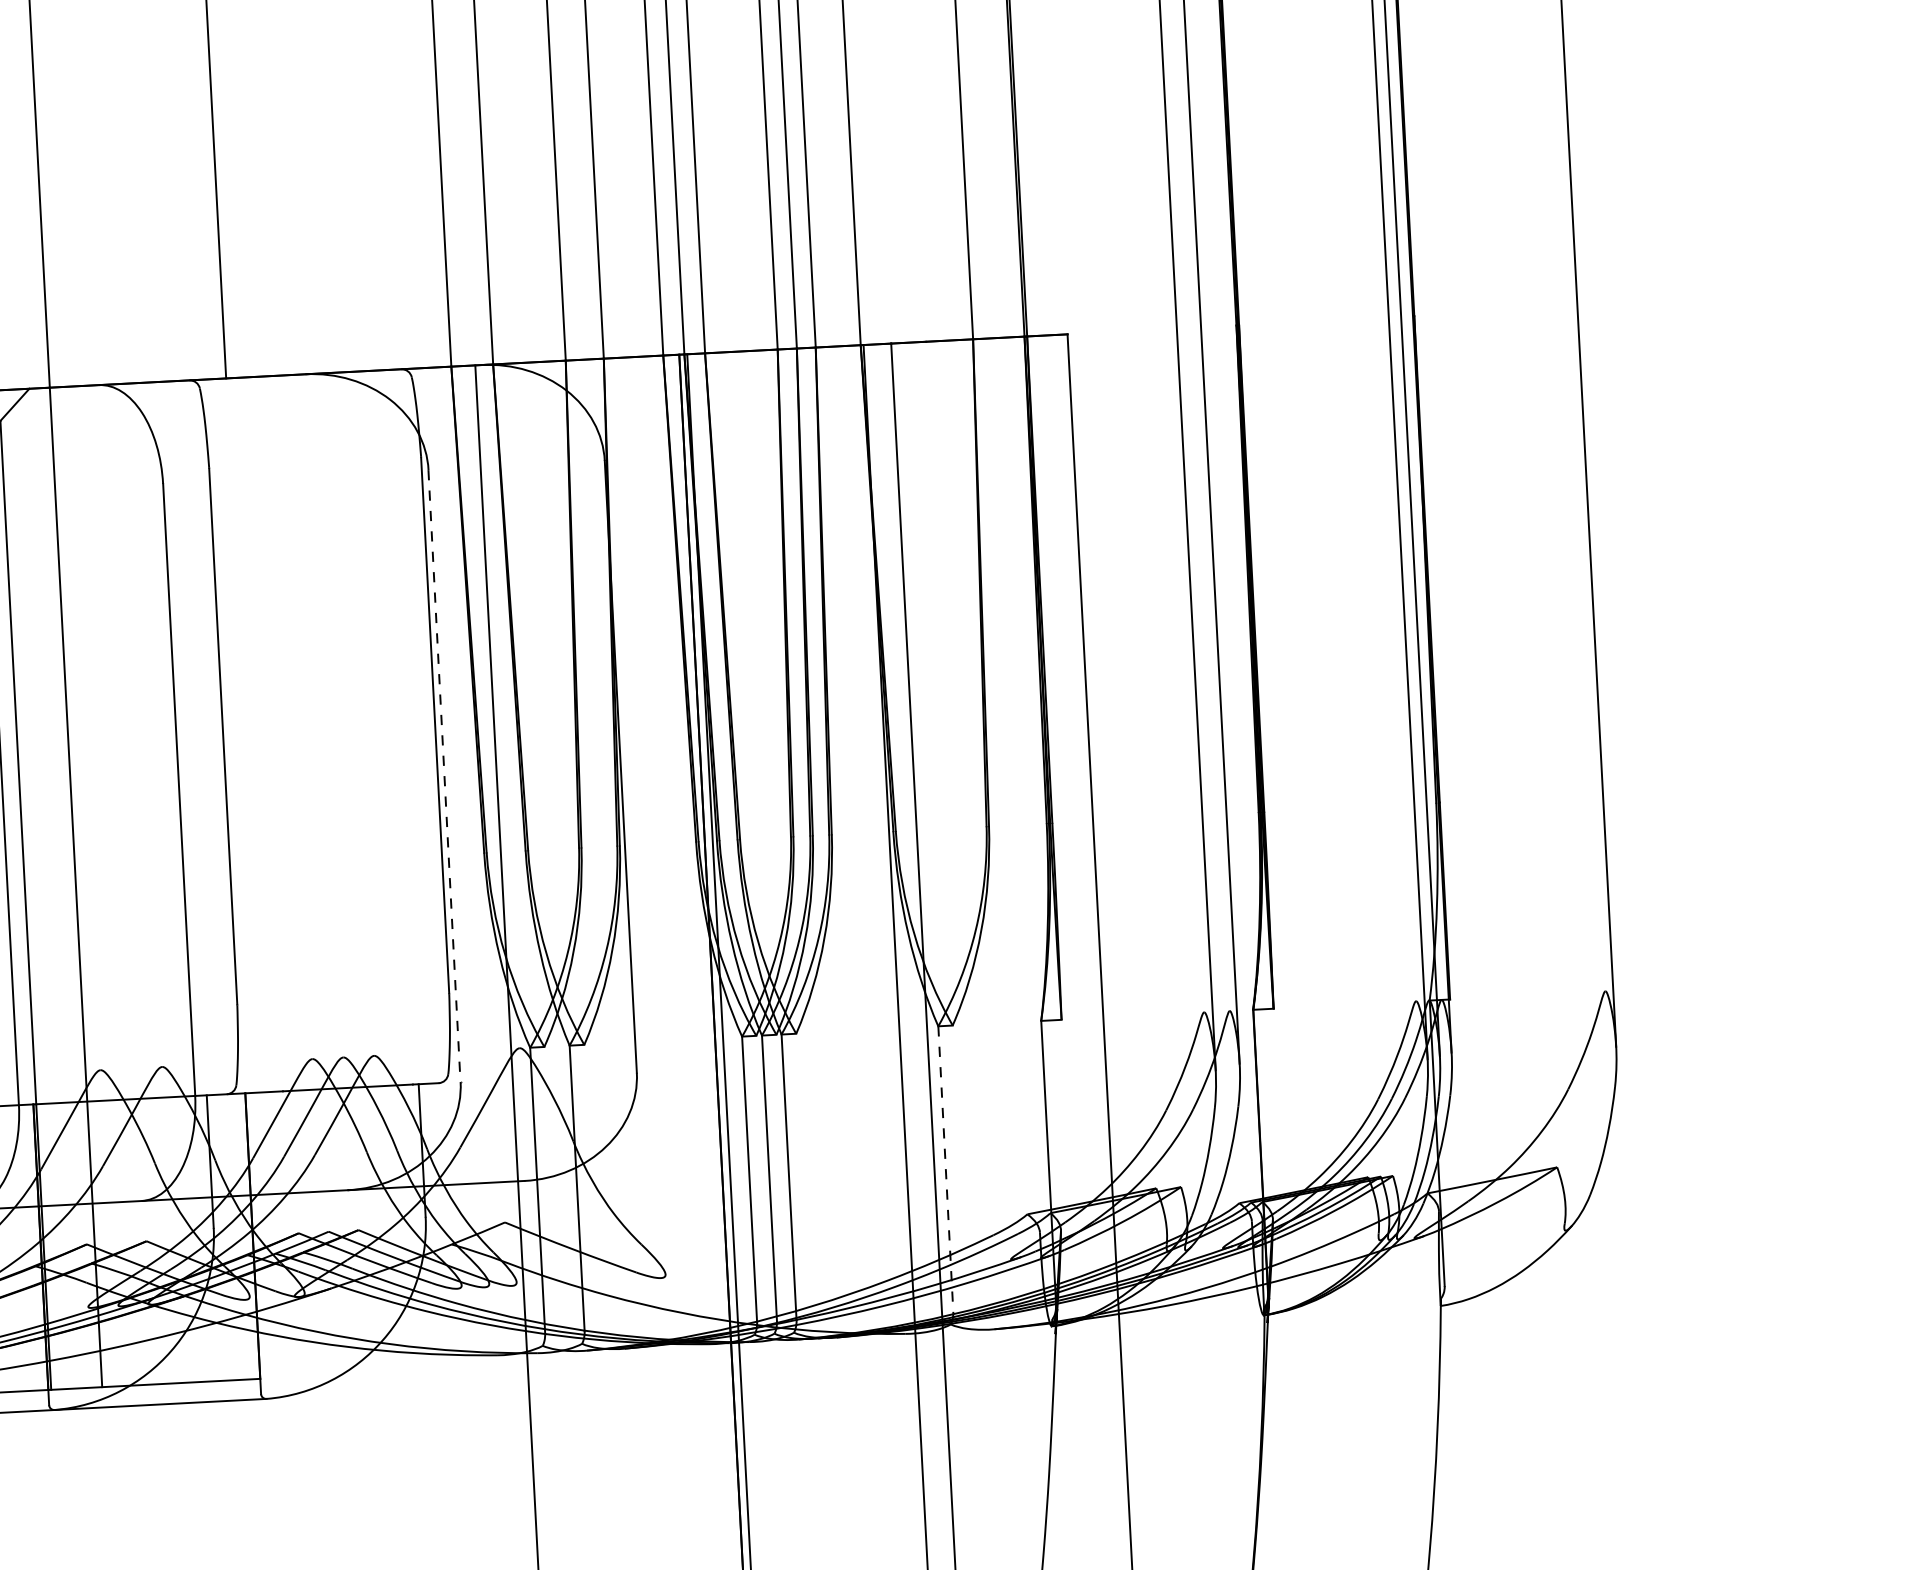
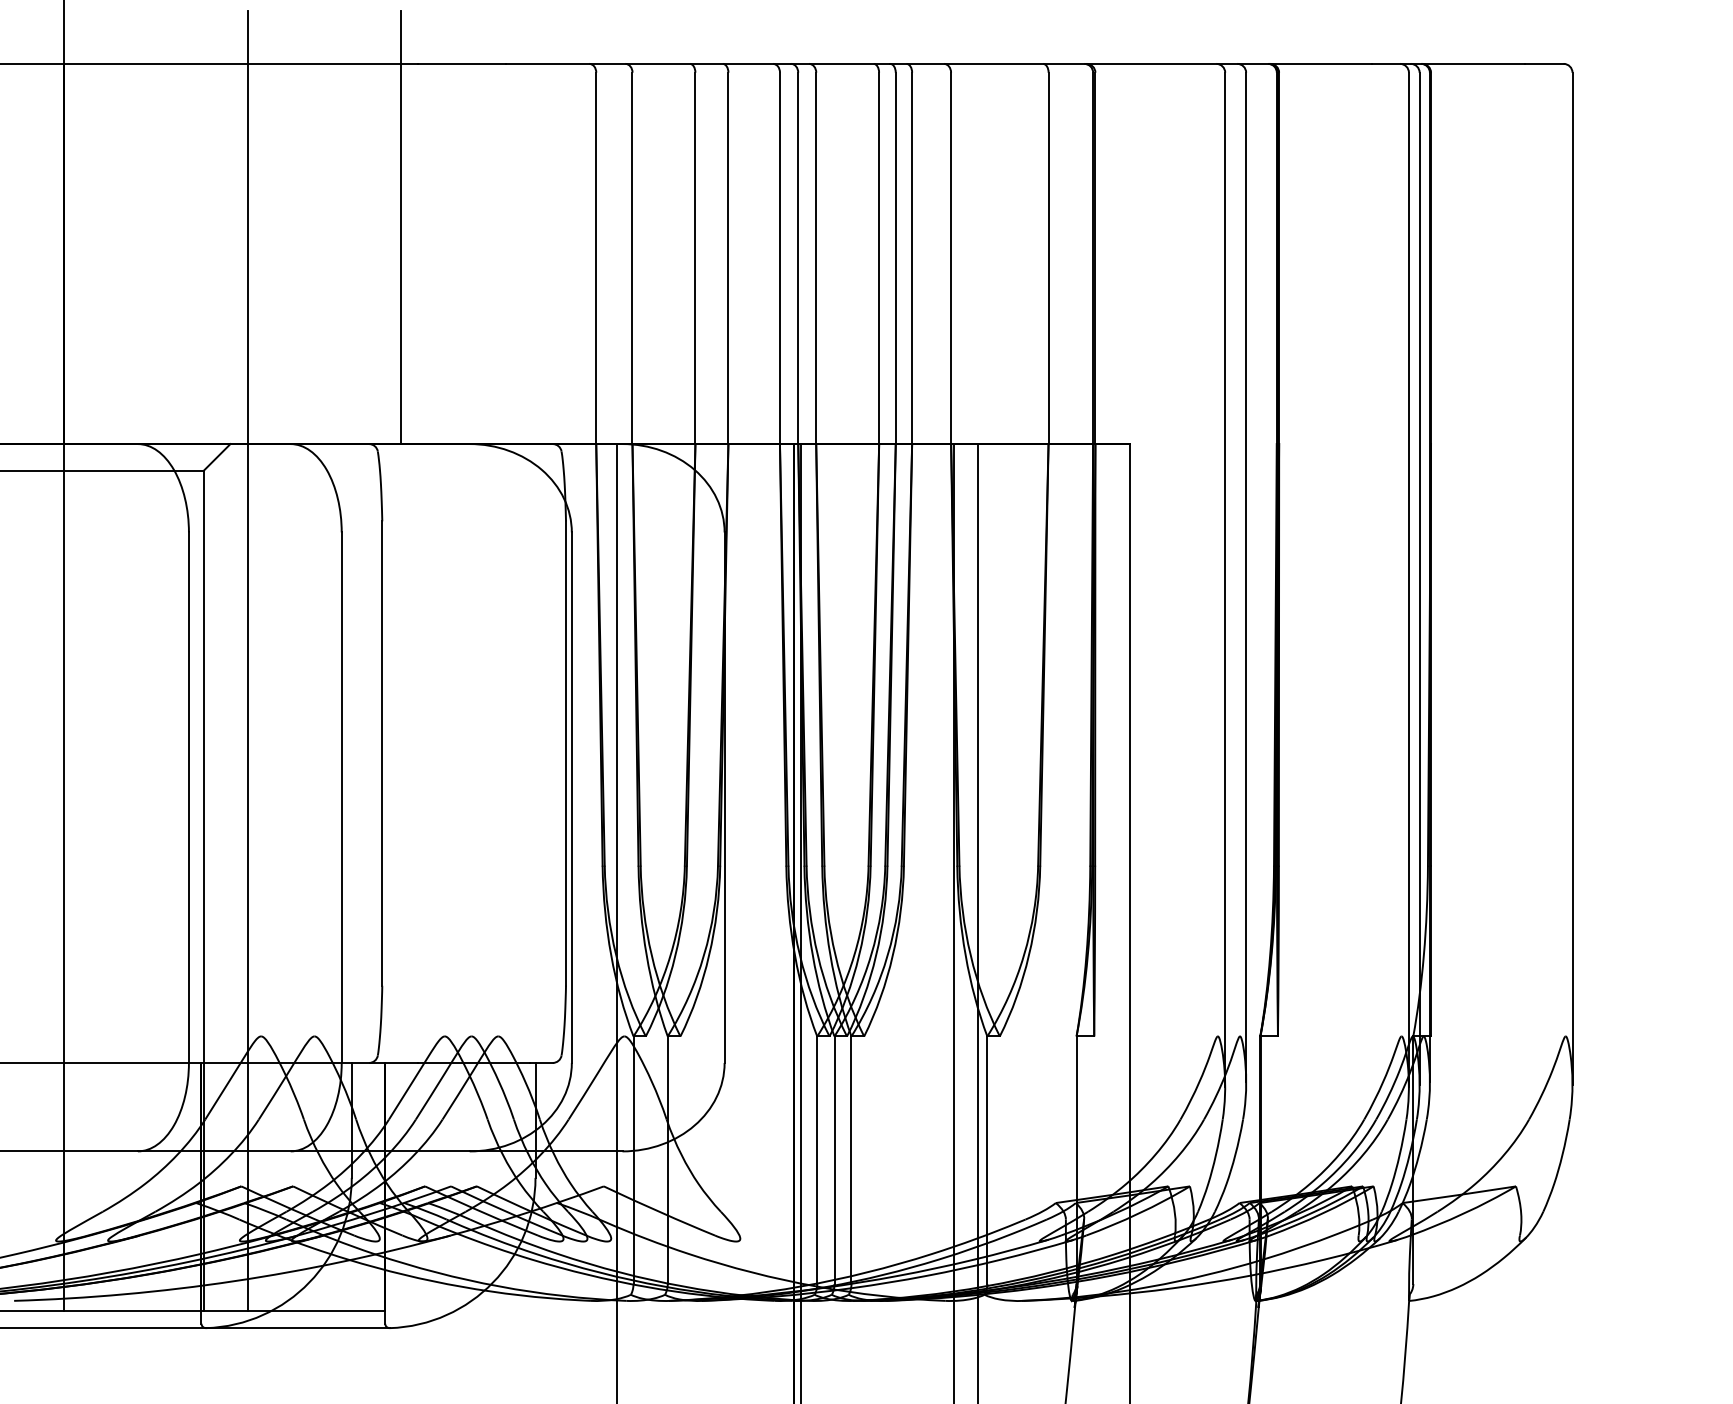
line: (444, 776) -> (571, 798), dashed -> solid
line: (945, 1169) -> (987, 1160), dashed -> solid

